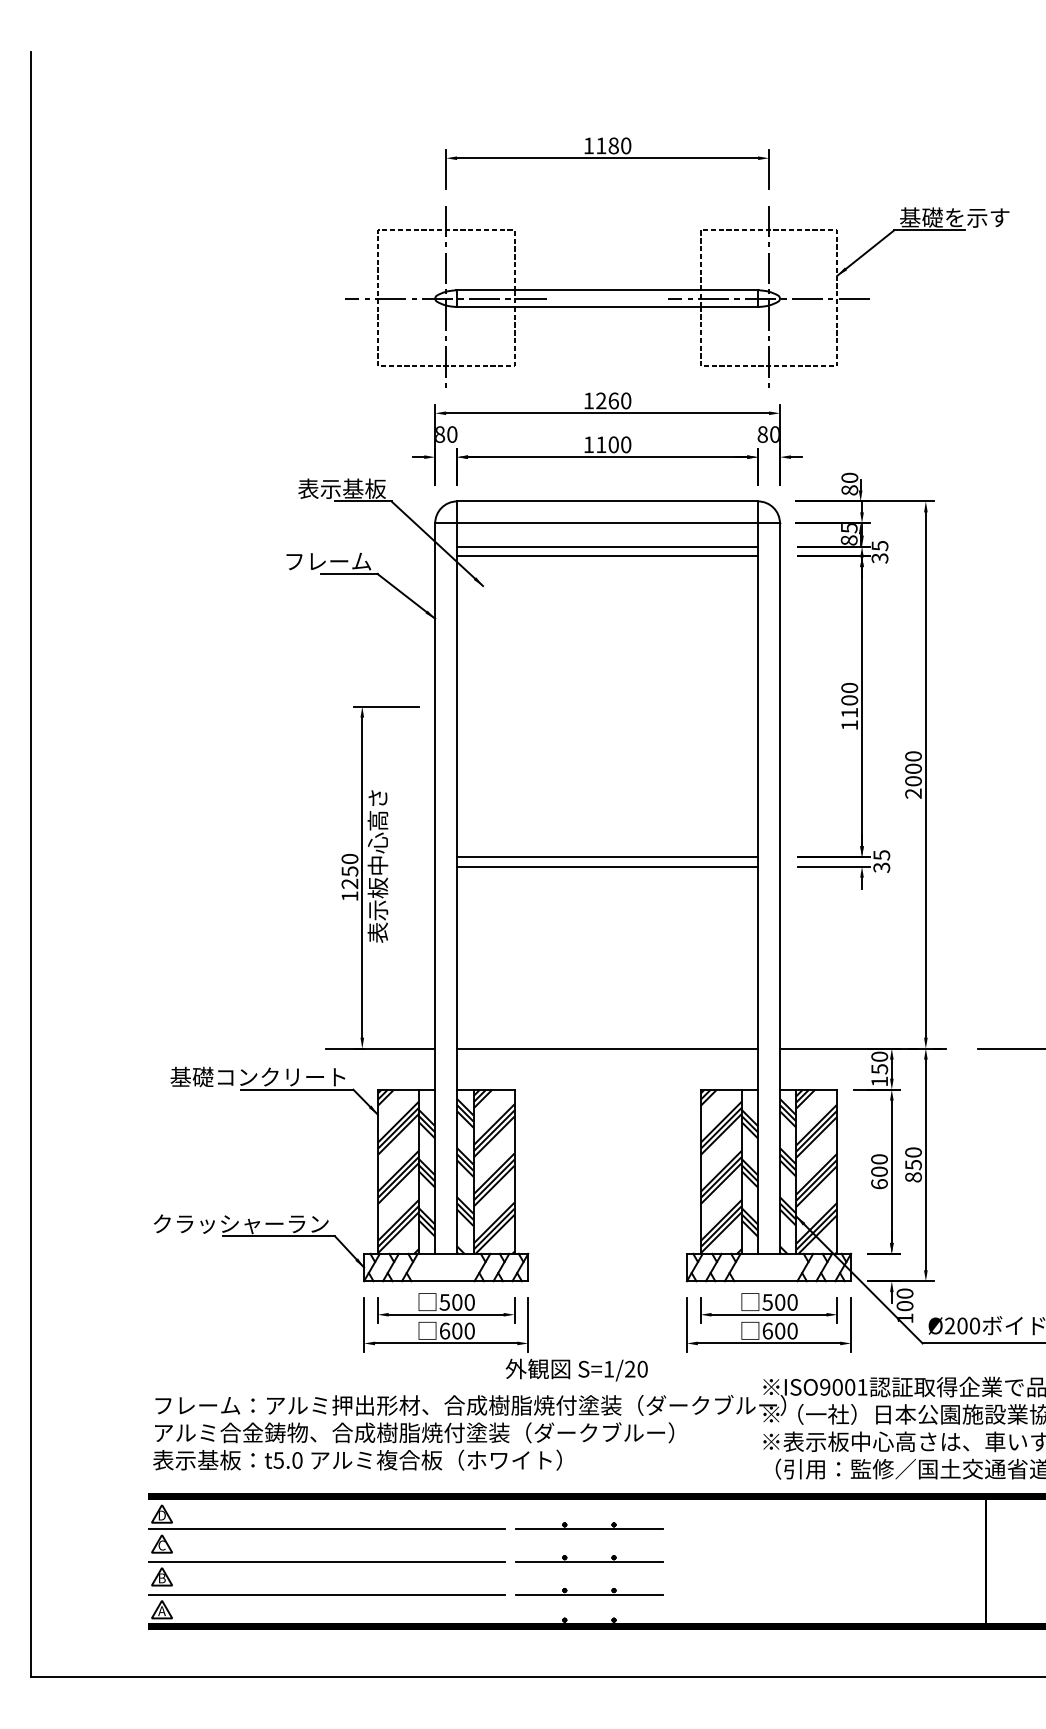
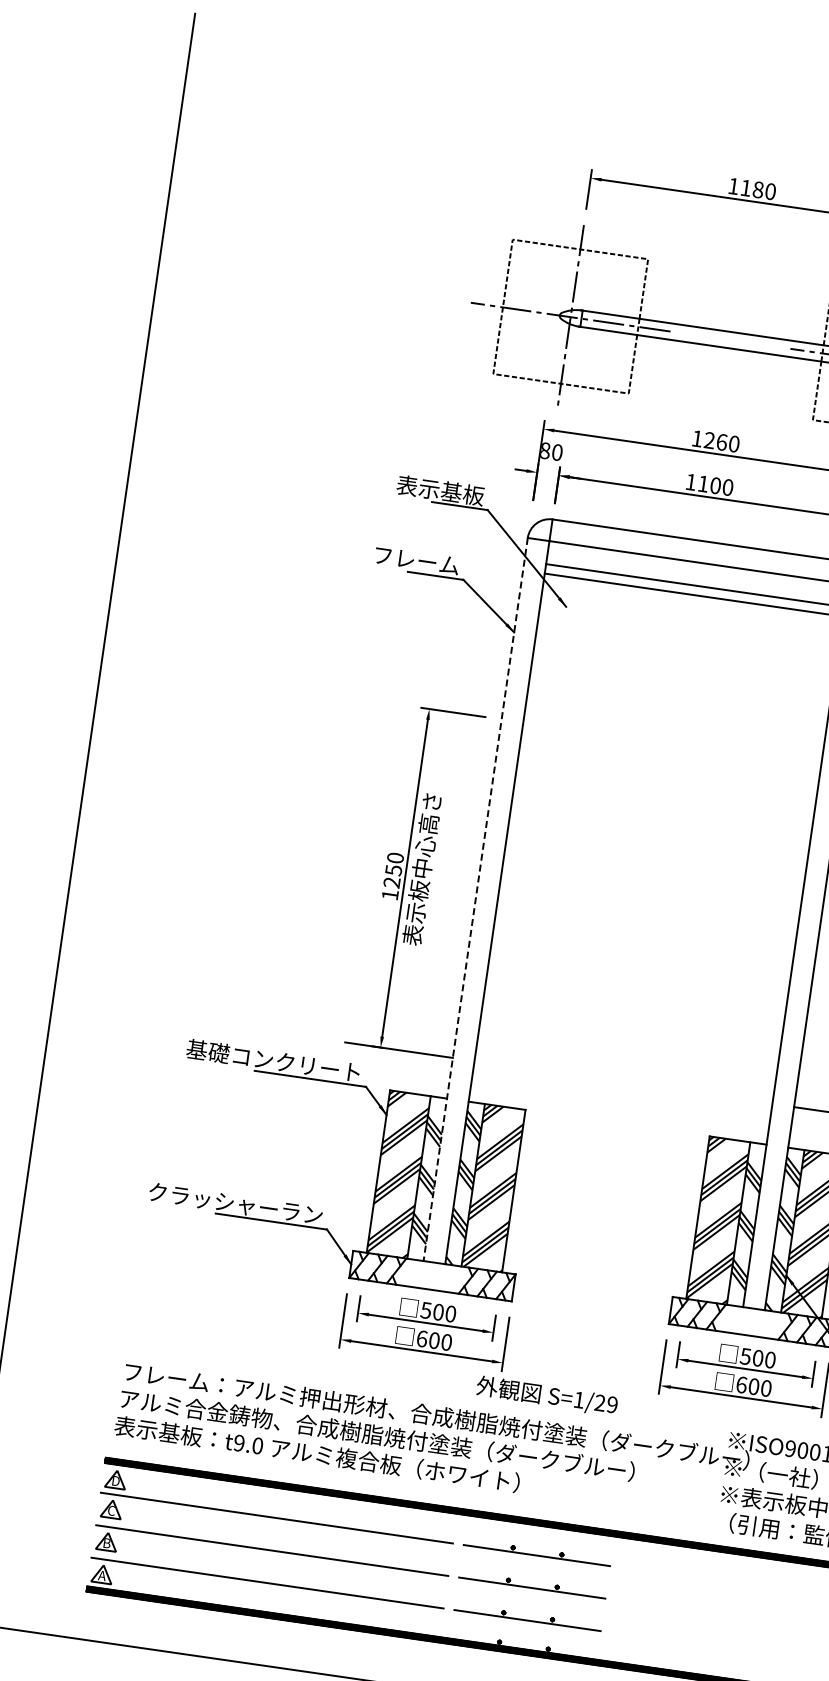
line: (607, 857) -> (650, 893), removed
line: (607, 866) -> (649, 902), removed
line: (435, 889) -> (475, 900), solid -> dashed
line: (607, 1048) -> (623, 1082), removed
text: (642, 1369) -> (612, 1405), S=1/20 -> S=1/29
text: (278, 1460) -> (239, 1443), t5.0 -> t9.0

